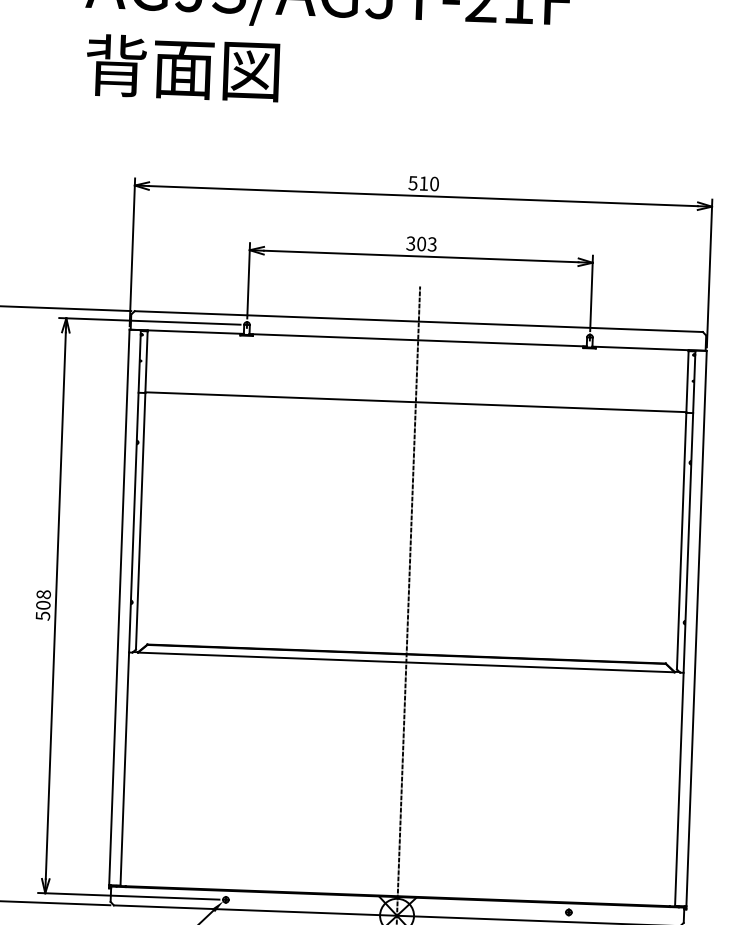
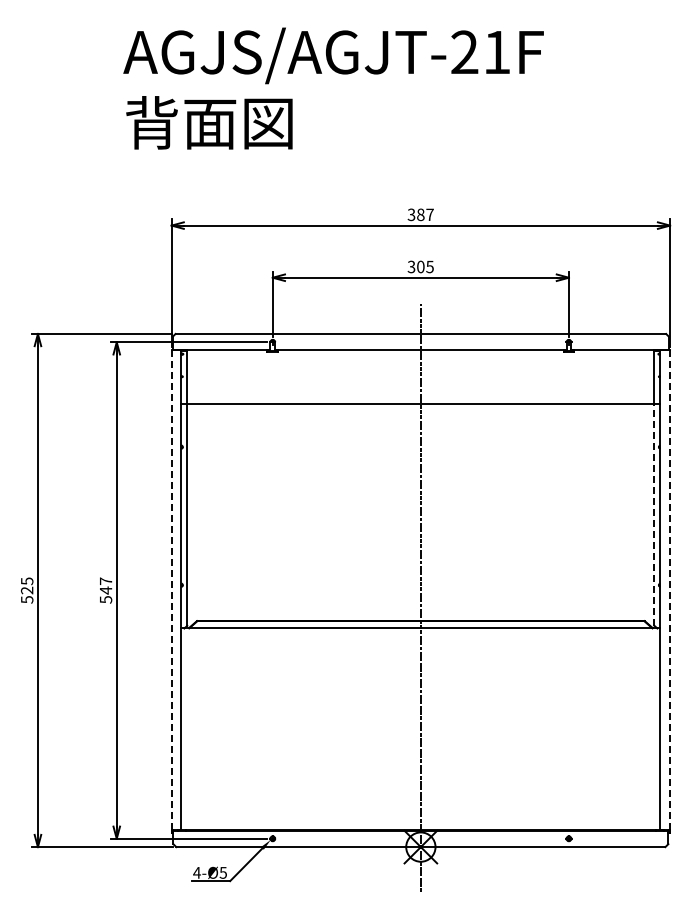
text: (423, 183) -> (420, 214), 510 -> 387
text: (431, 243) -> (429, 266), 303 -> 305
line: (681, 541) -> (654, 515), solid -> dashed
text: (42, 599) -> (105, 585), 508 -> 547
line: (119, 606) -> (171, 589), solid -> dashed
line: (697, 628) -> (670, 589), solid -> dashed

